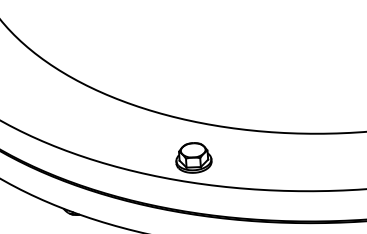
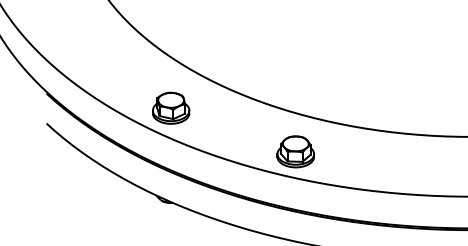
part: (72, 123) -> (171, 107), added

